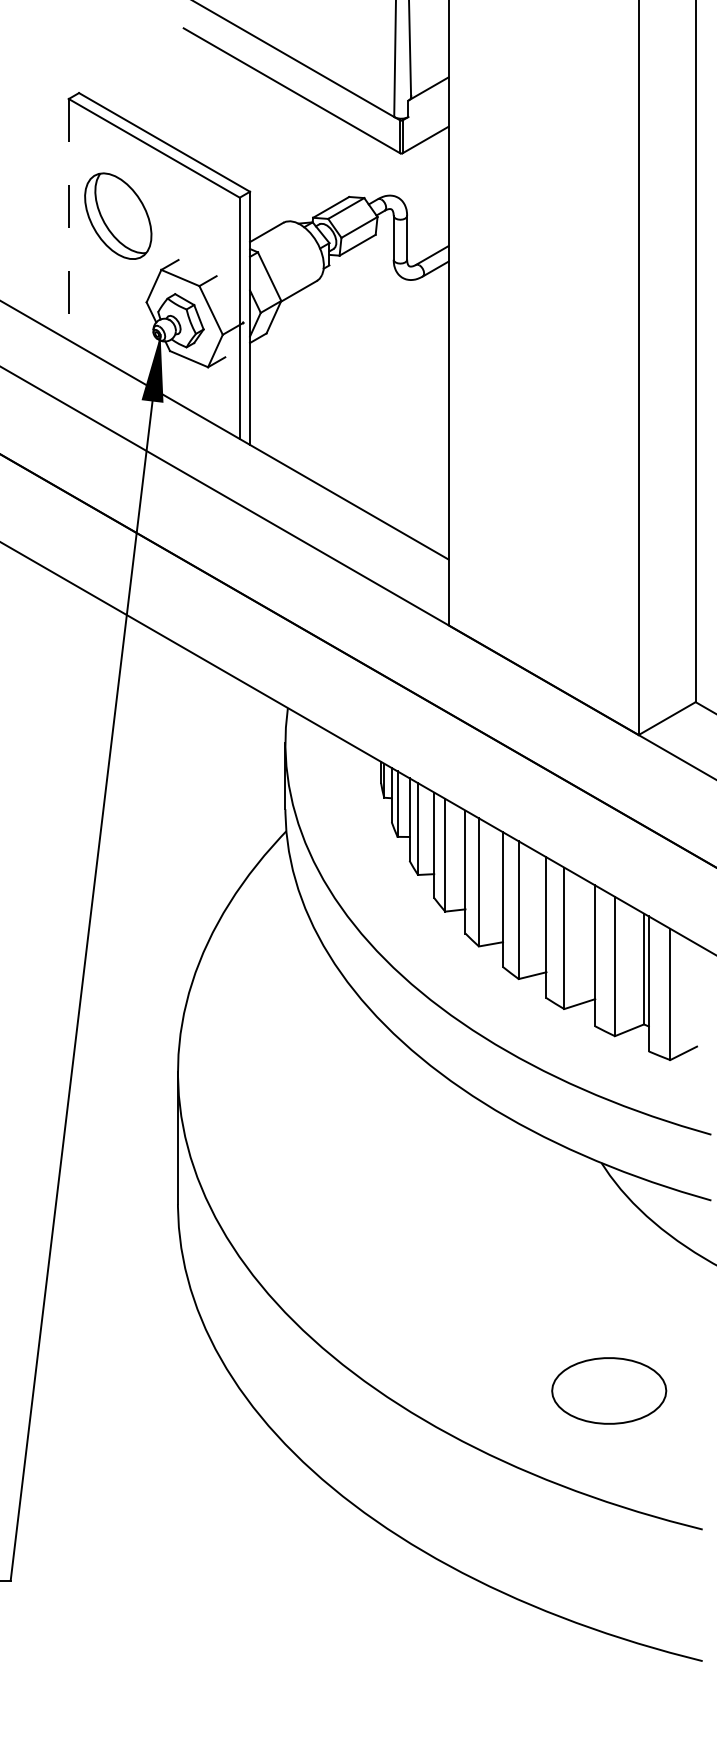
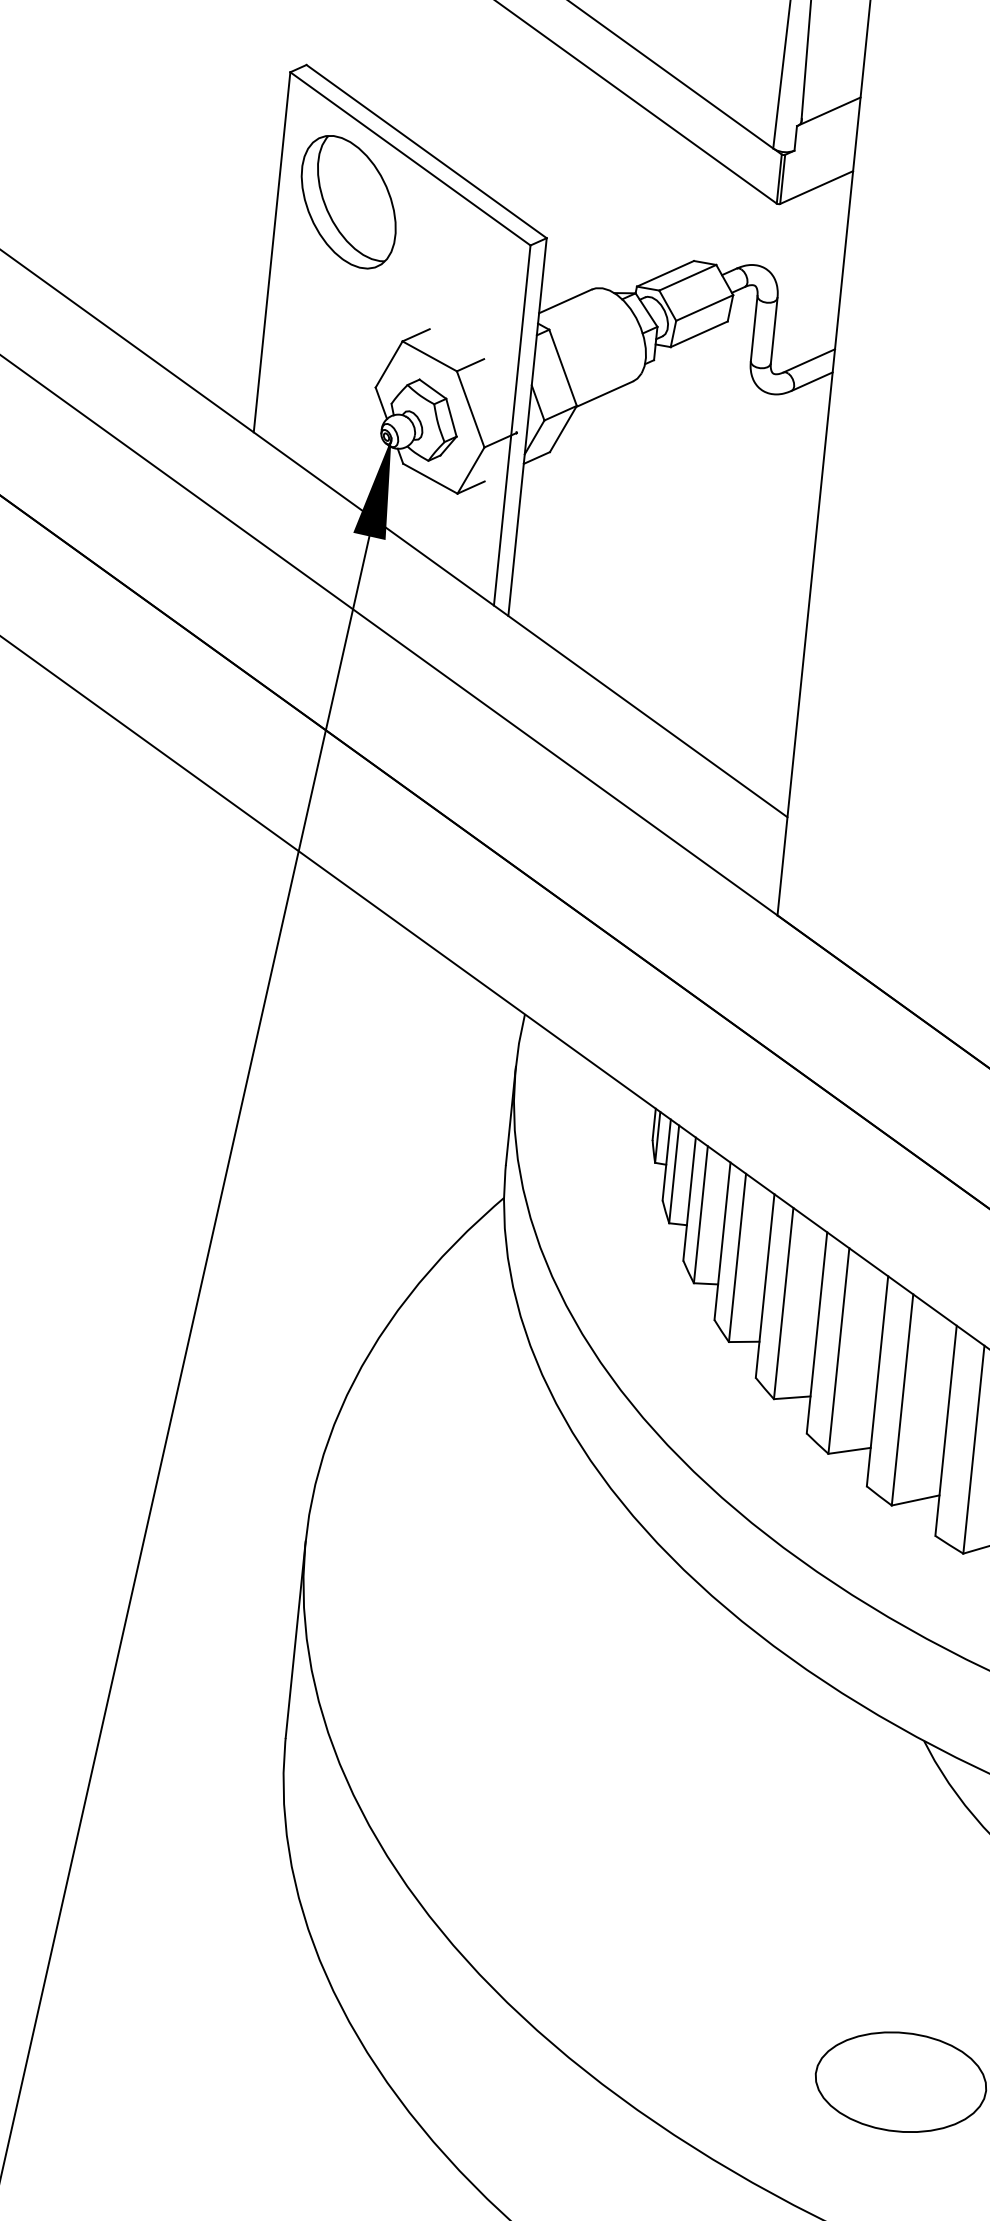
part: (118, 215) -> (349, 201), moved
line: (68, 219) -> (271, 252), dashed -> solid

